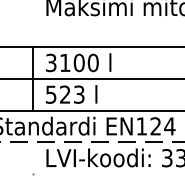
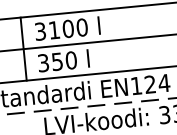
text: (65, 94) -> (57, 61), 523 -> 350

